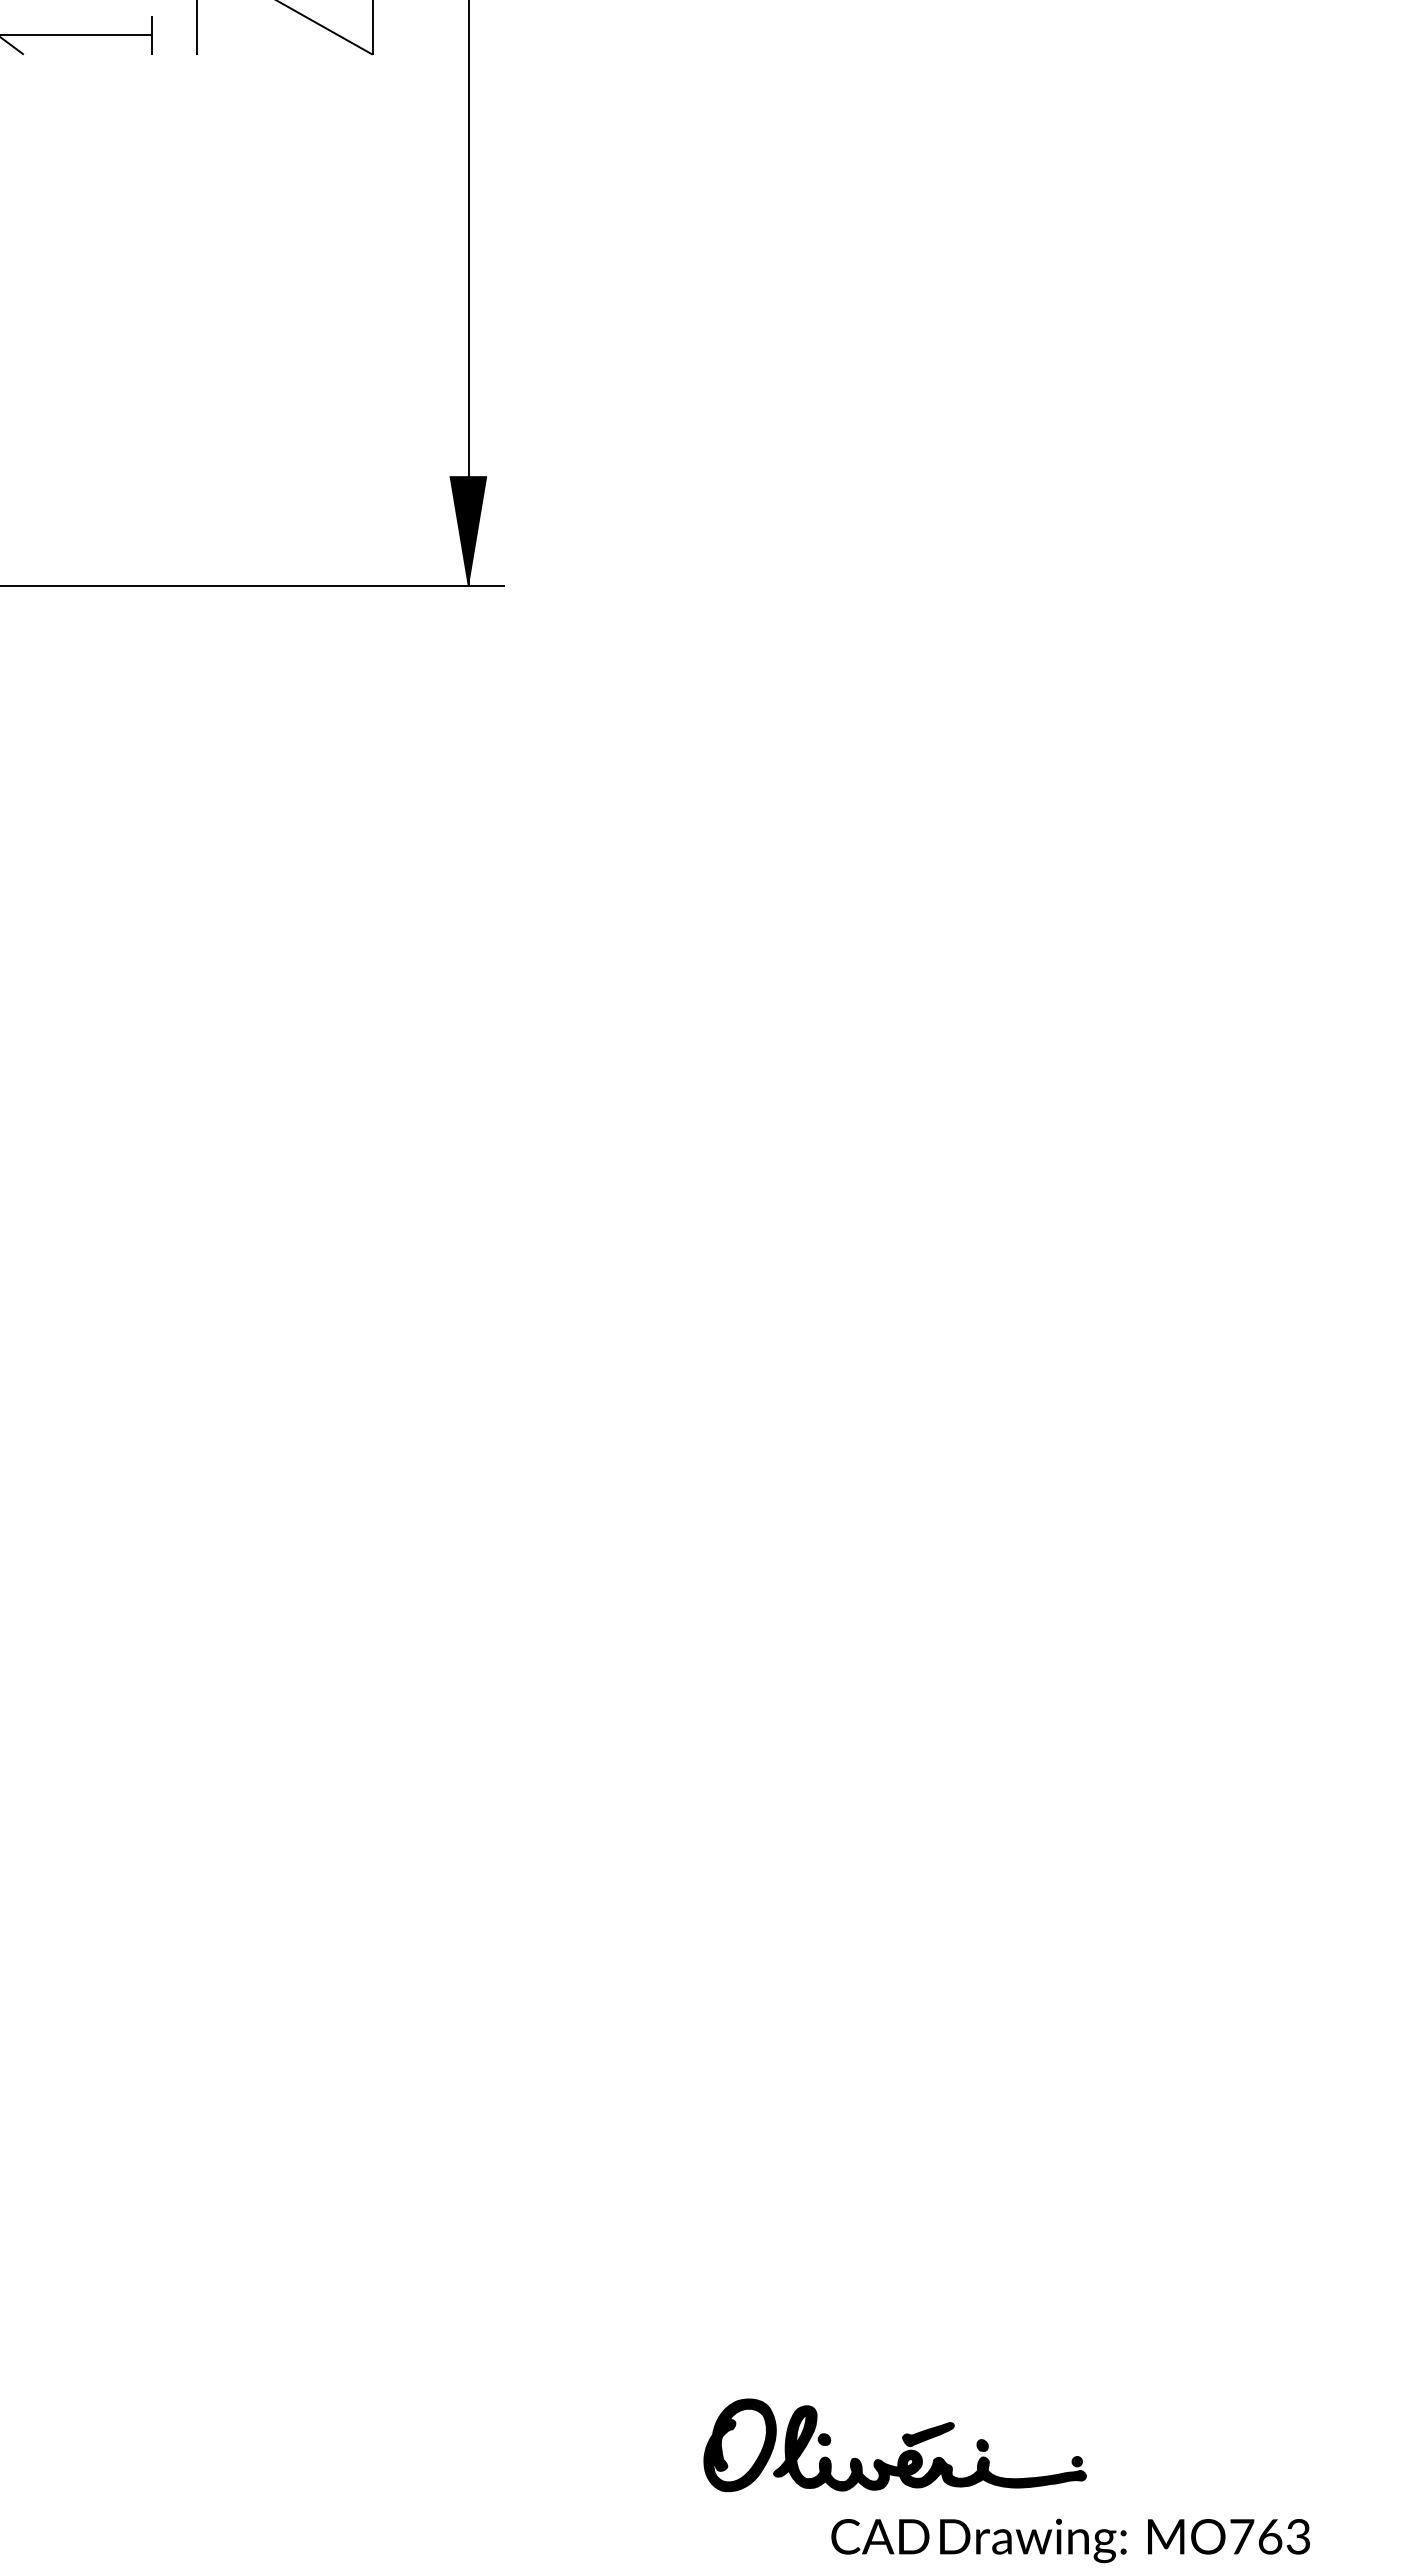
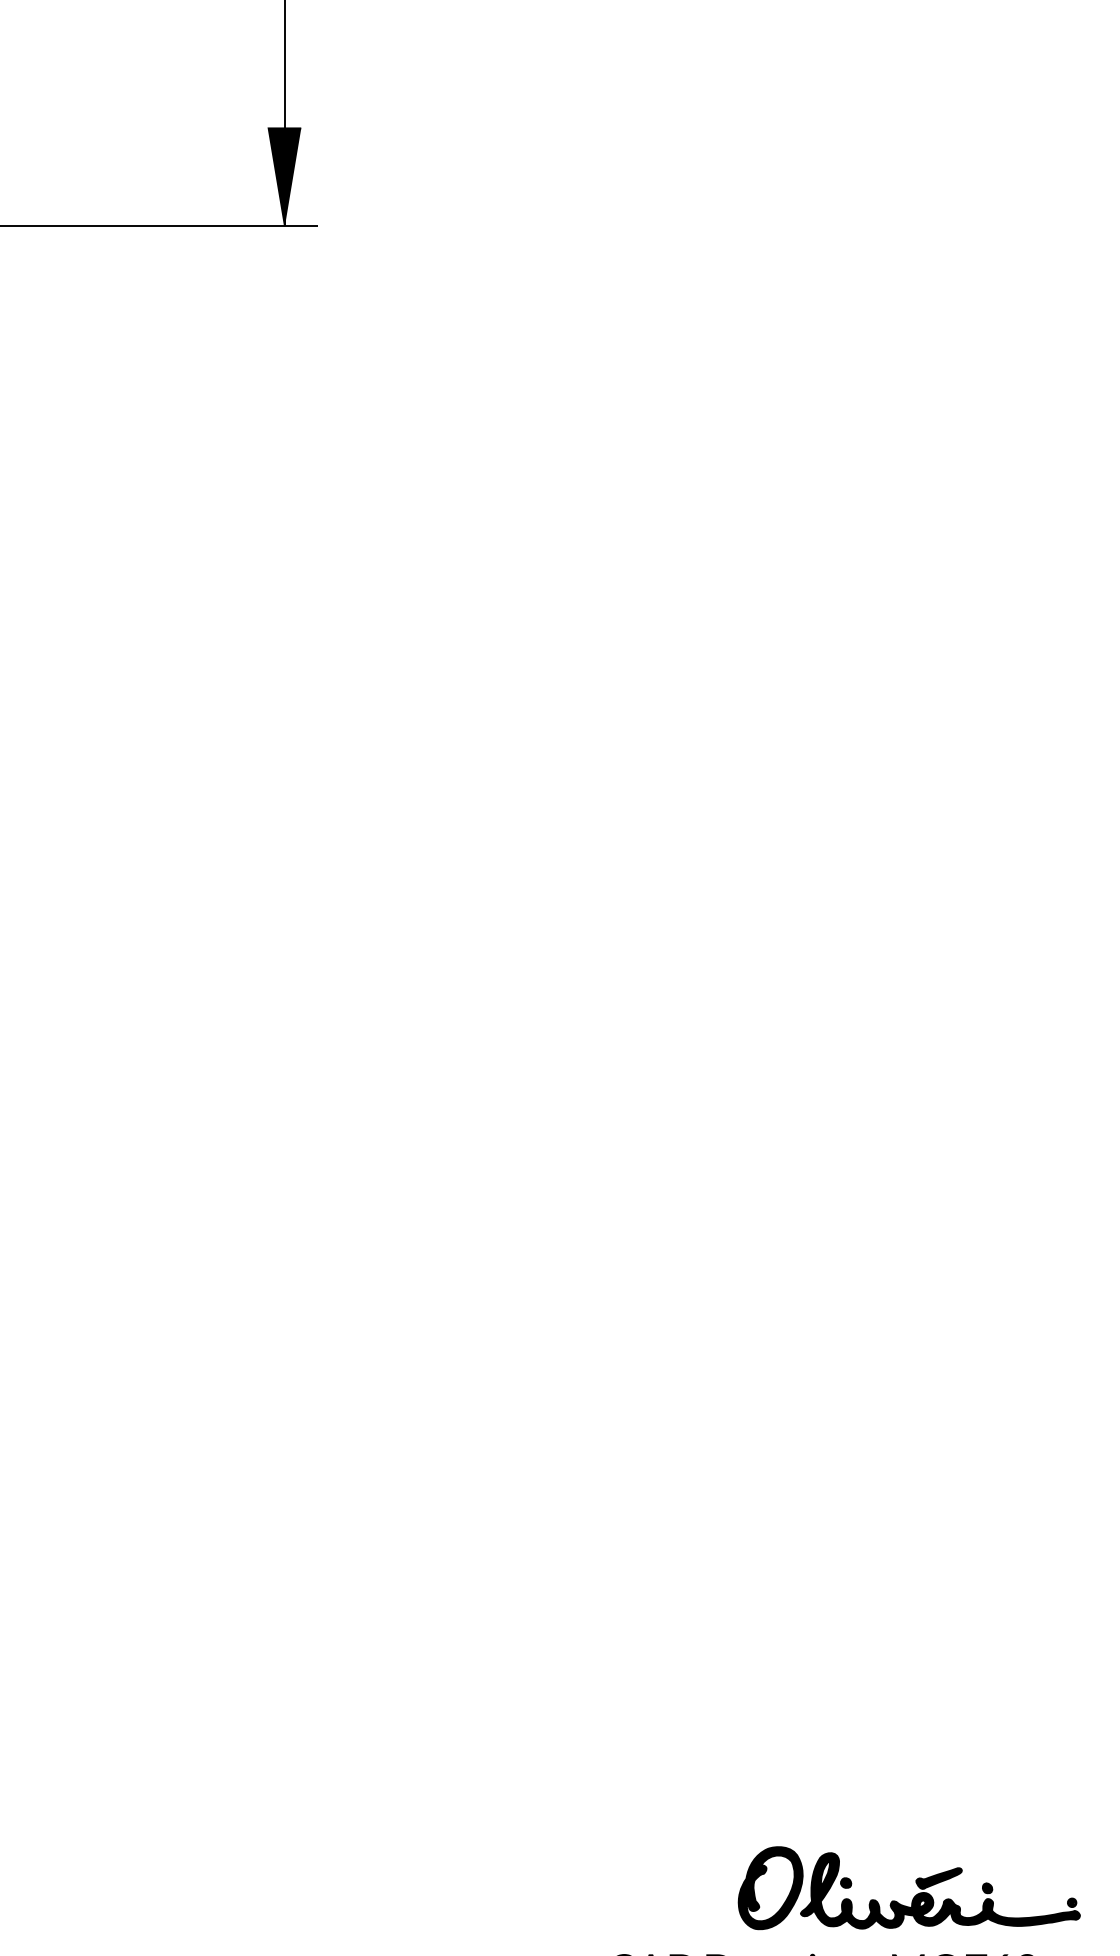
part: (903, 2441) -> (916, 1884), moved

